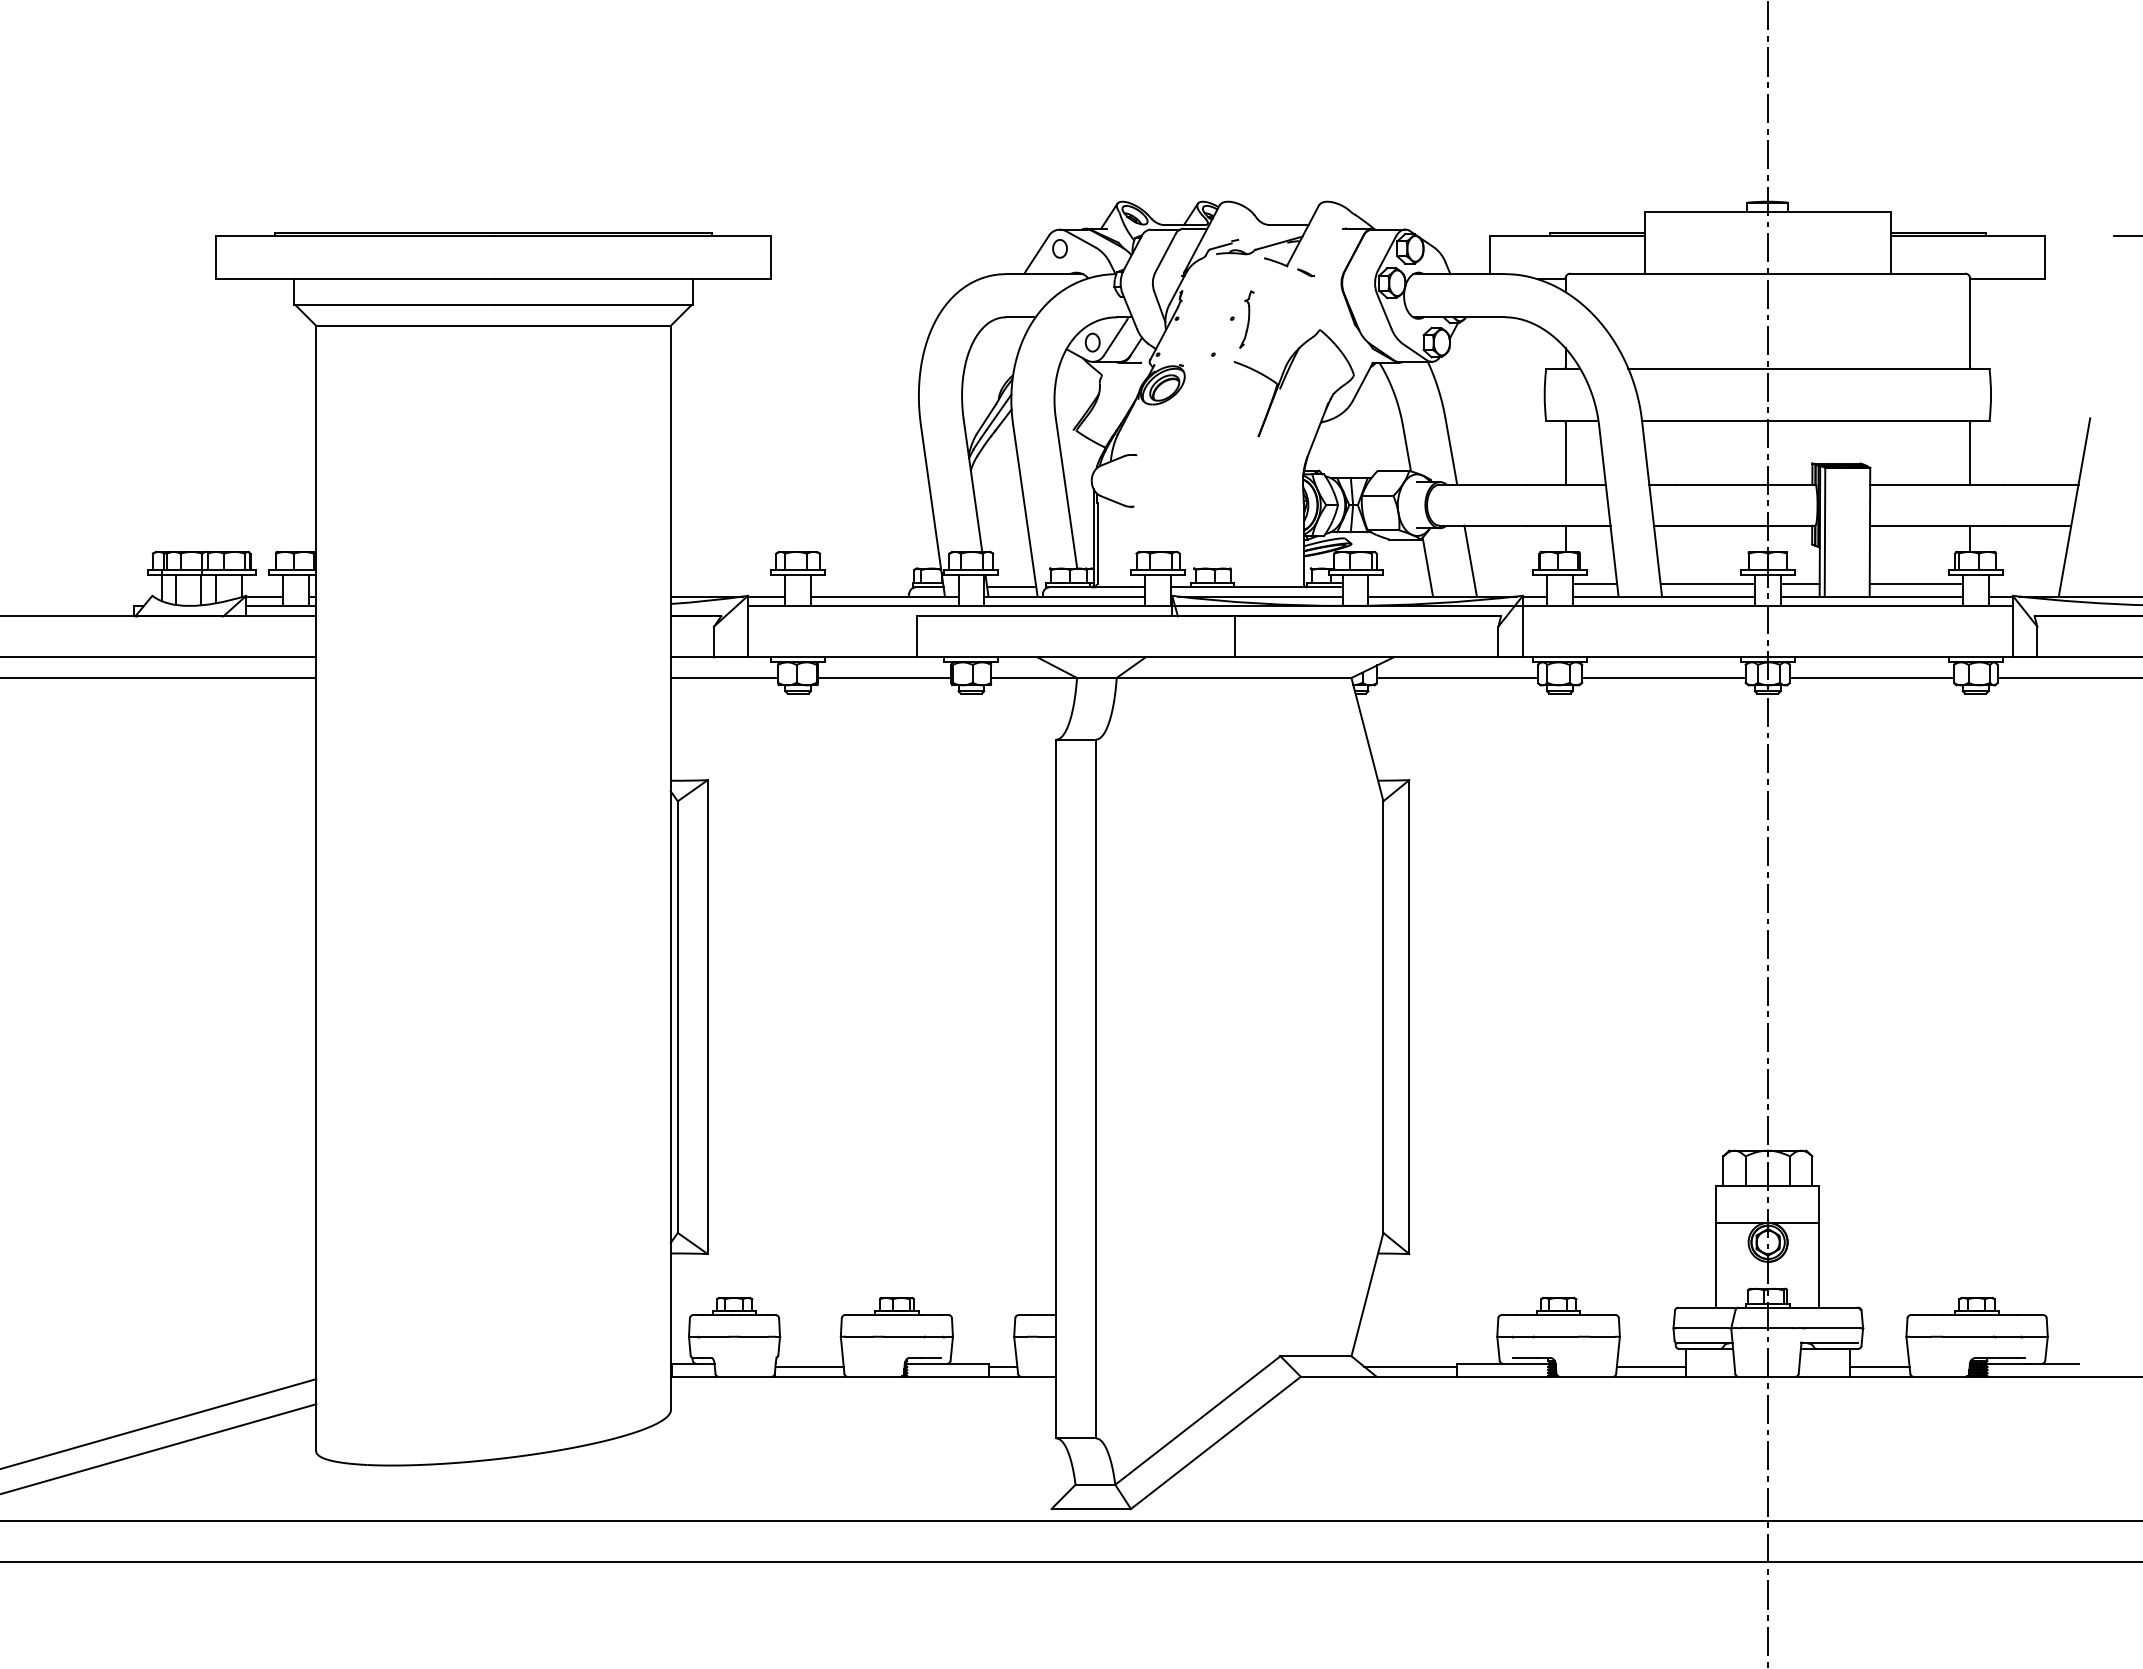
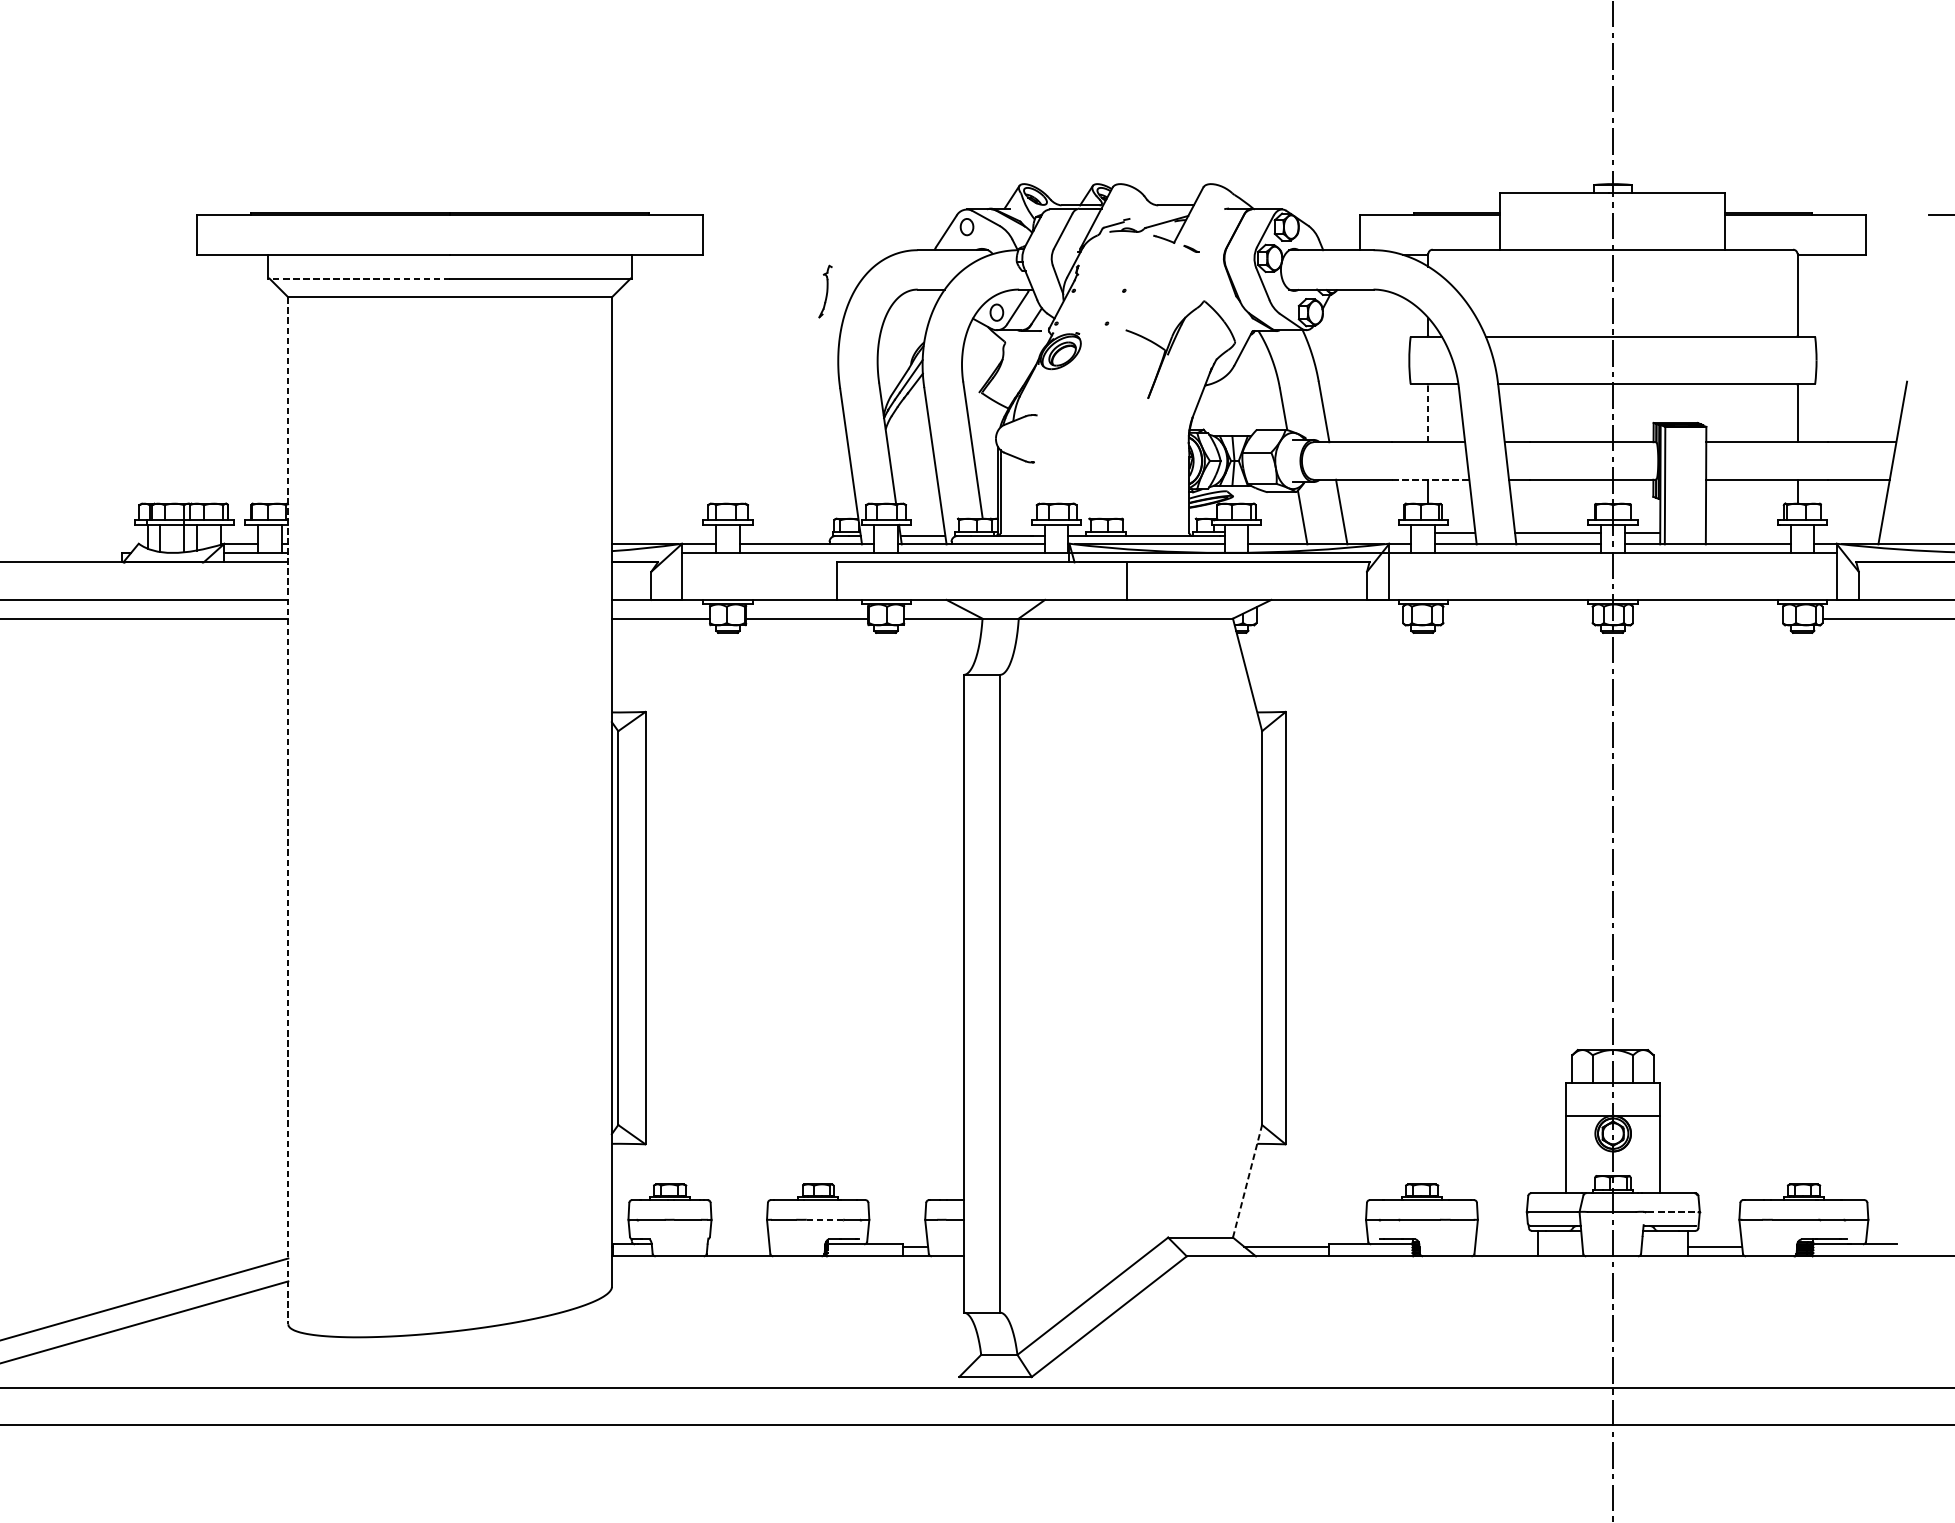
line: (393, 305) -> (358, 278), solid -> dashed
part: (1246, 319) -> (825, 291), moved
line: (1565, 454) -> (1428, 414), solid -> dashed
line: (1568, 525) -> (1431, 479), solid -> dashed
line: (1915, 584) -> (1747, 533), removed
line: (1457, 677) -> (1329, 618), removed
line: (1663, 677) -> (1517, 618), removed
line: (1871, 677) -> (1707, 618), removed
line: (316, 888) -> (288, 810), solid -> dashed
line: (1367, 1294) -> (1247, 1181), solid -> dashed
line: (1834, 1328) -> (1673, 1212), solid -> dashed
line: (904, 1336) -> (825, 1219), solid -> dashed
line: (809, 1366) -> (738, 1246), removed
line: (1650, 1366) -> (1505, 1246), removed

